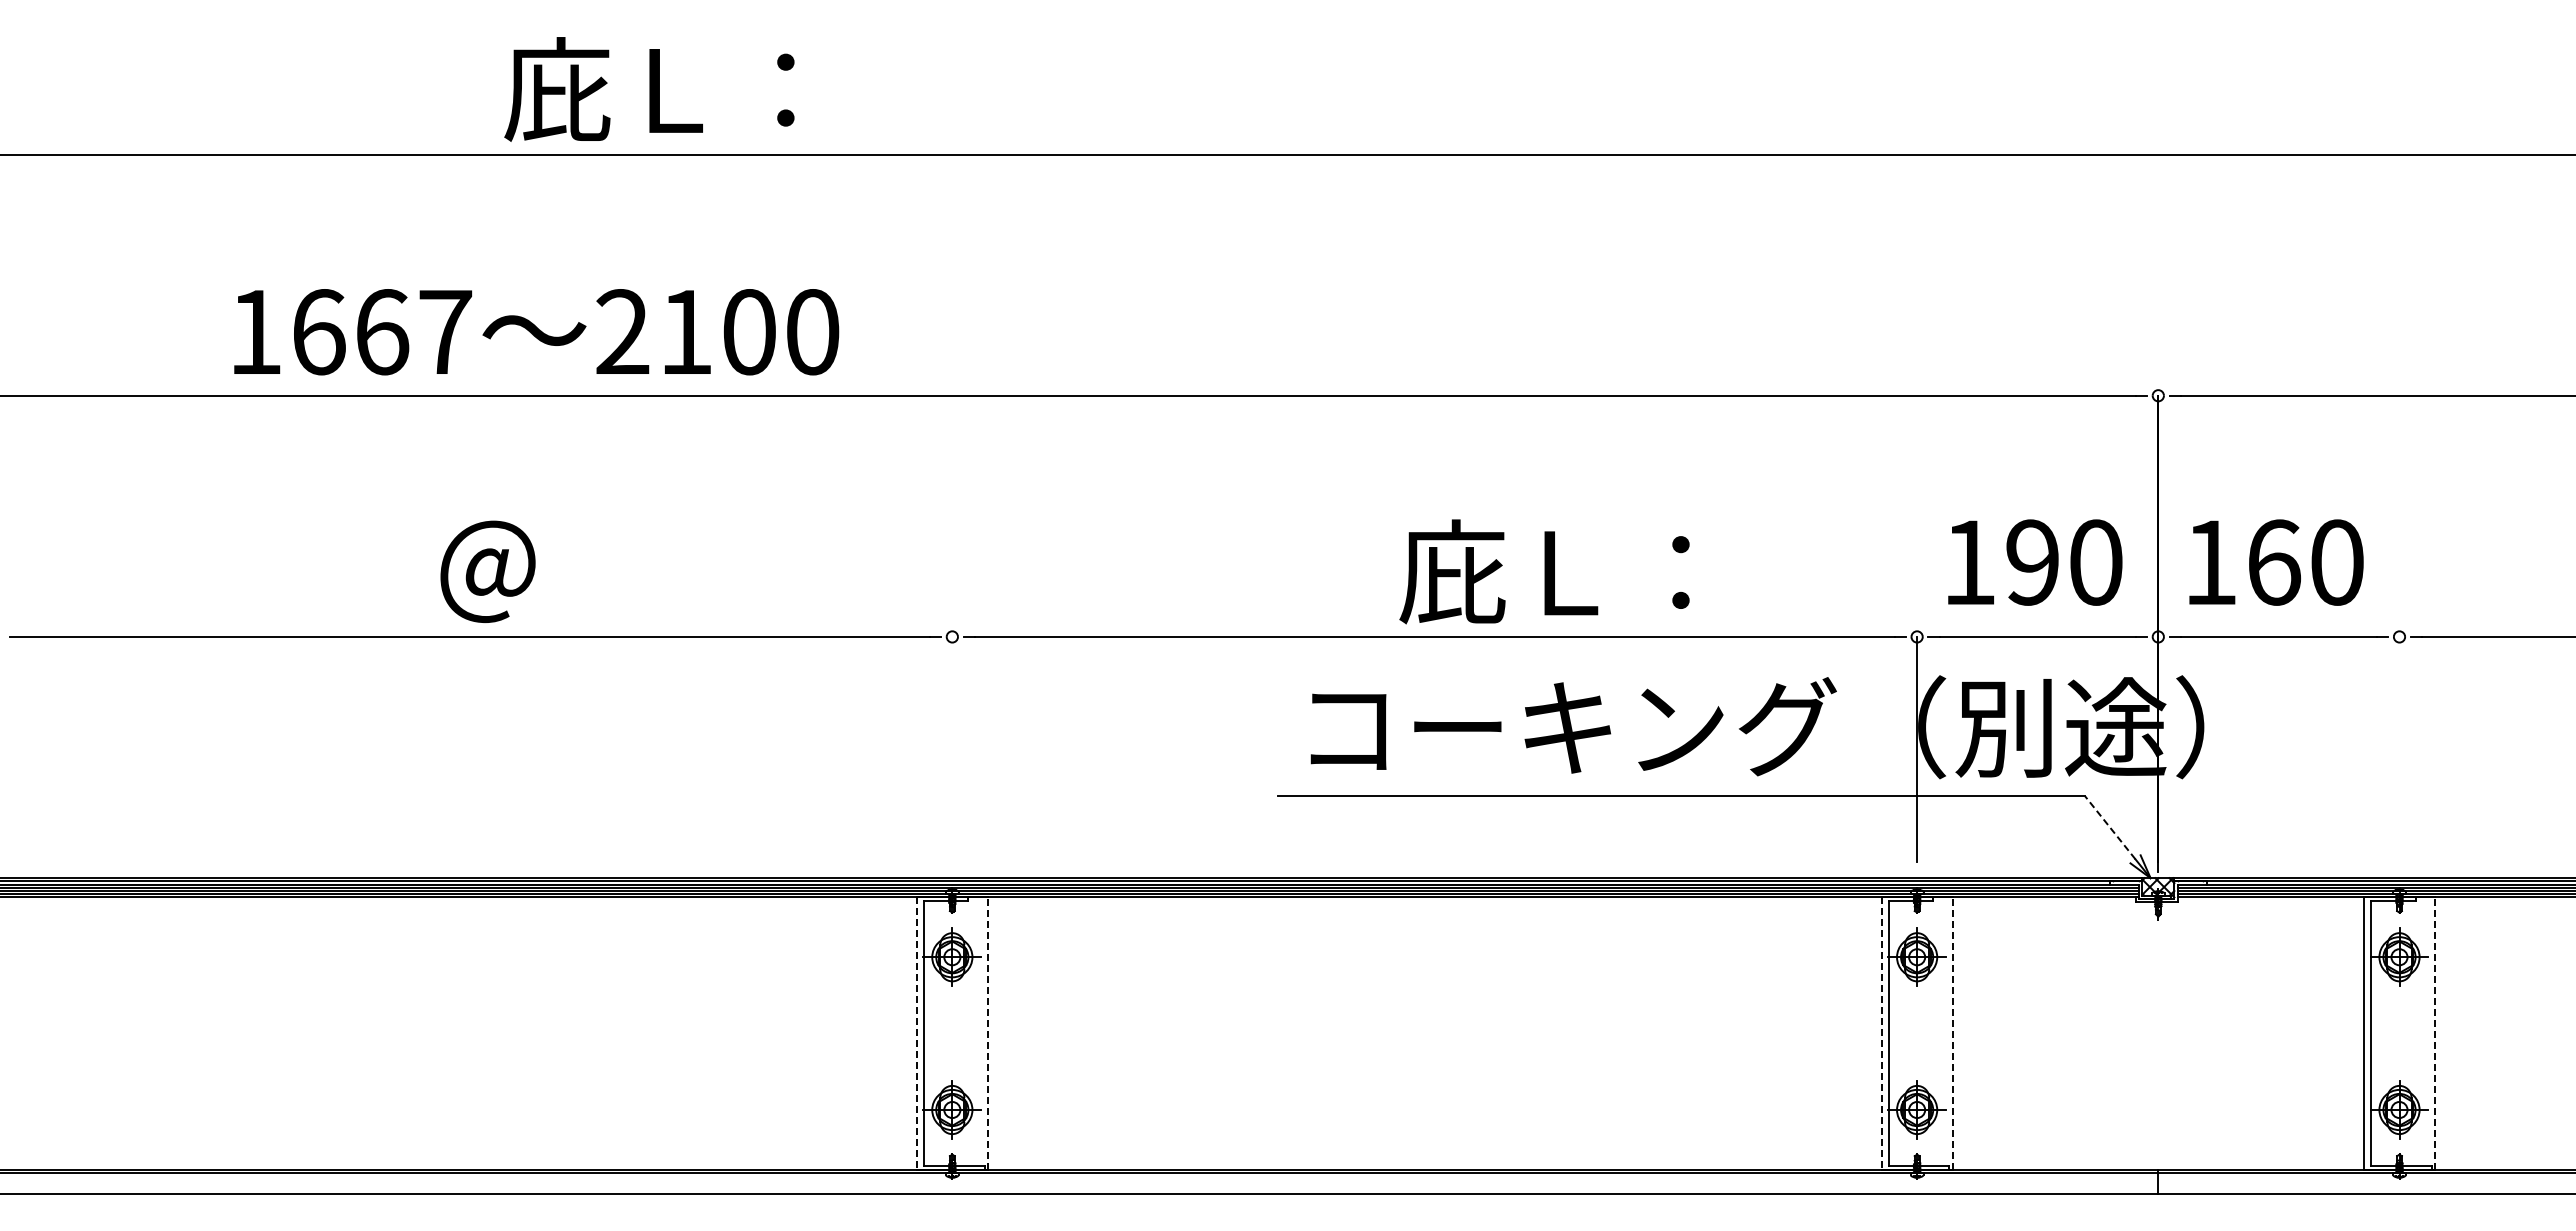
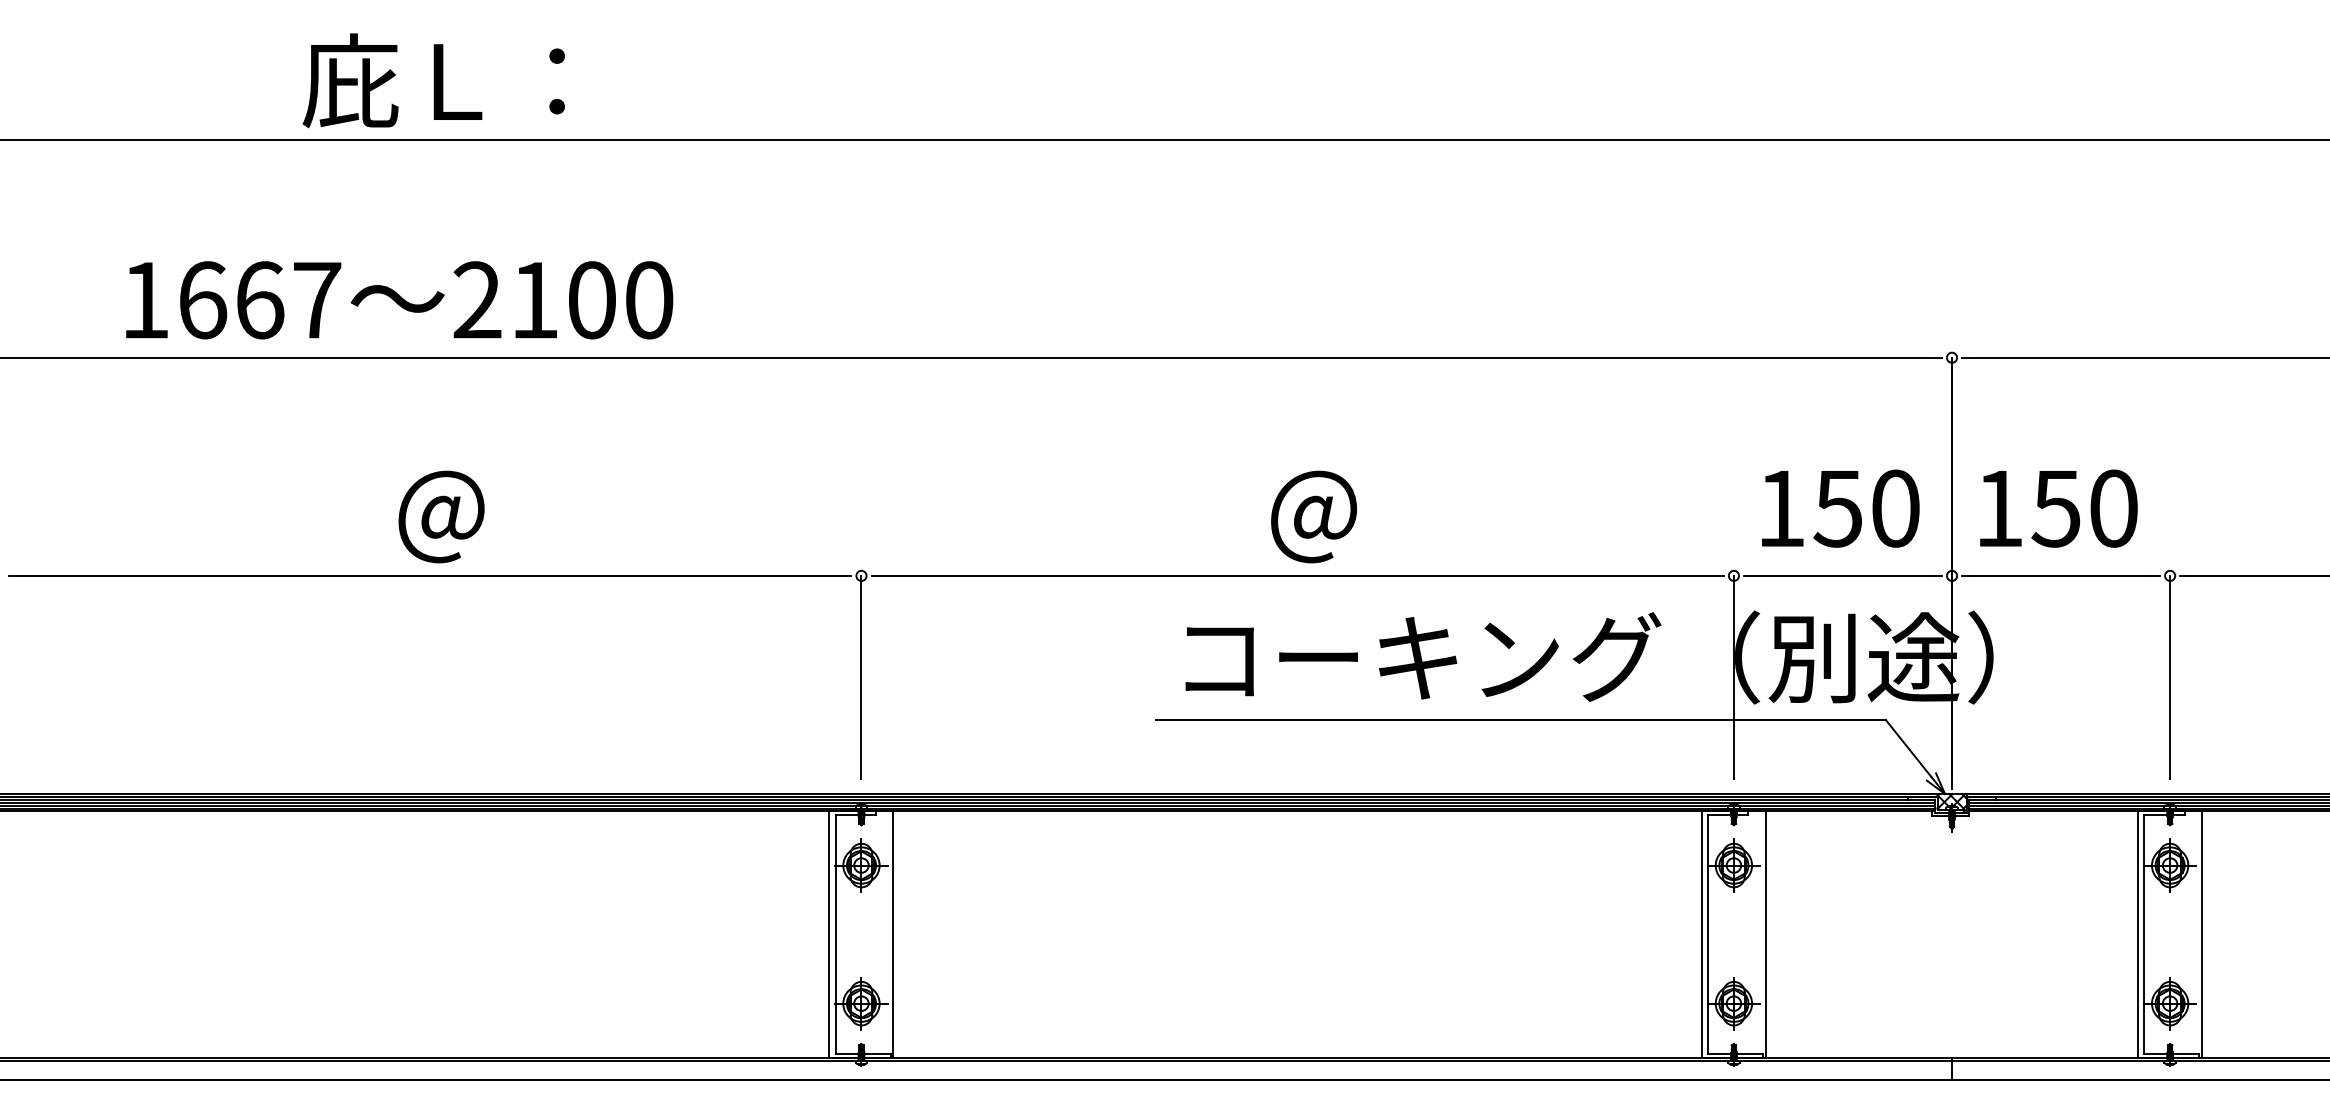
text: (649, 89) -> (433, 80), moved
text: (536, 332) -> (399, 300), moved
text: (2031, 562) -> (1837, 508), 190 -> 150
text: (2273, 562) -> (2056, 508), 160 -> 150
text: (1544, 571) -> (1396, 516), 庇Ｌ： -> ＠
line: (952, 749) -> (861, 677), added
line: (2399, 749) -> (2170, 677), added
line: (2109, 827) -> (1907, 748), dashed -> solid
line: (987, 1033) -> (893, 934), dashed -> solid
line: (1952, 1033) -> (1765, 934), dashed -> solid
line: (2434, 1033) -> (2201, 934), dashed -> solid
line: (916, 1034) -> (829, 935), dashed -> solid
line: (1881, 1034) -> (1701, 935), dashed -> solid

